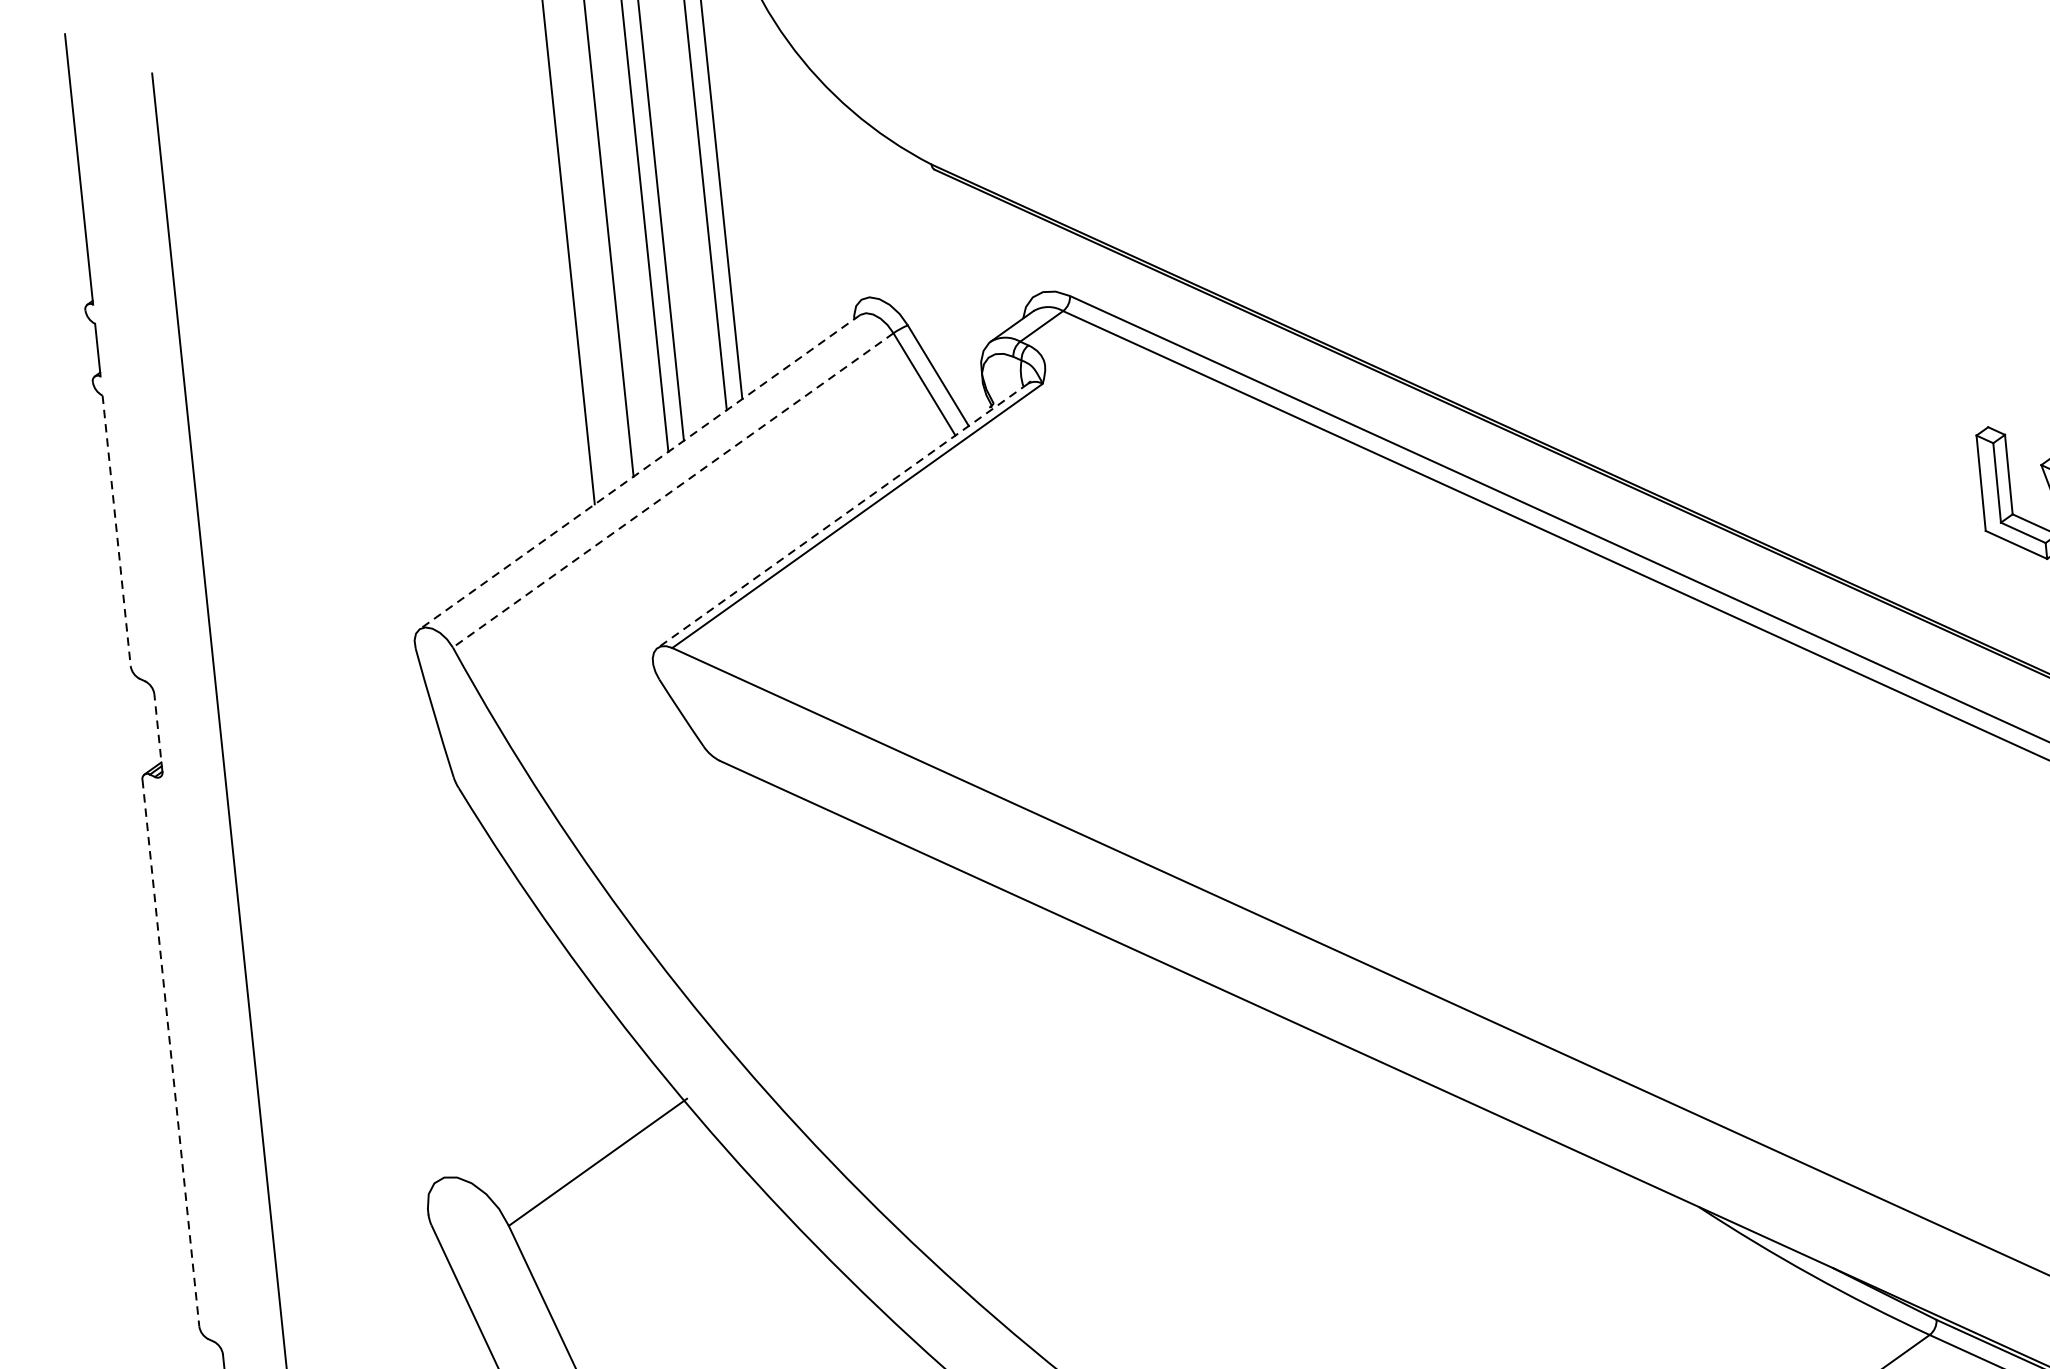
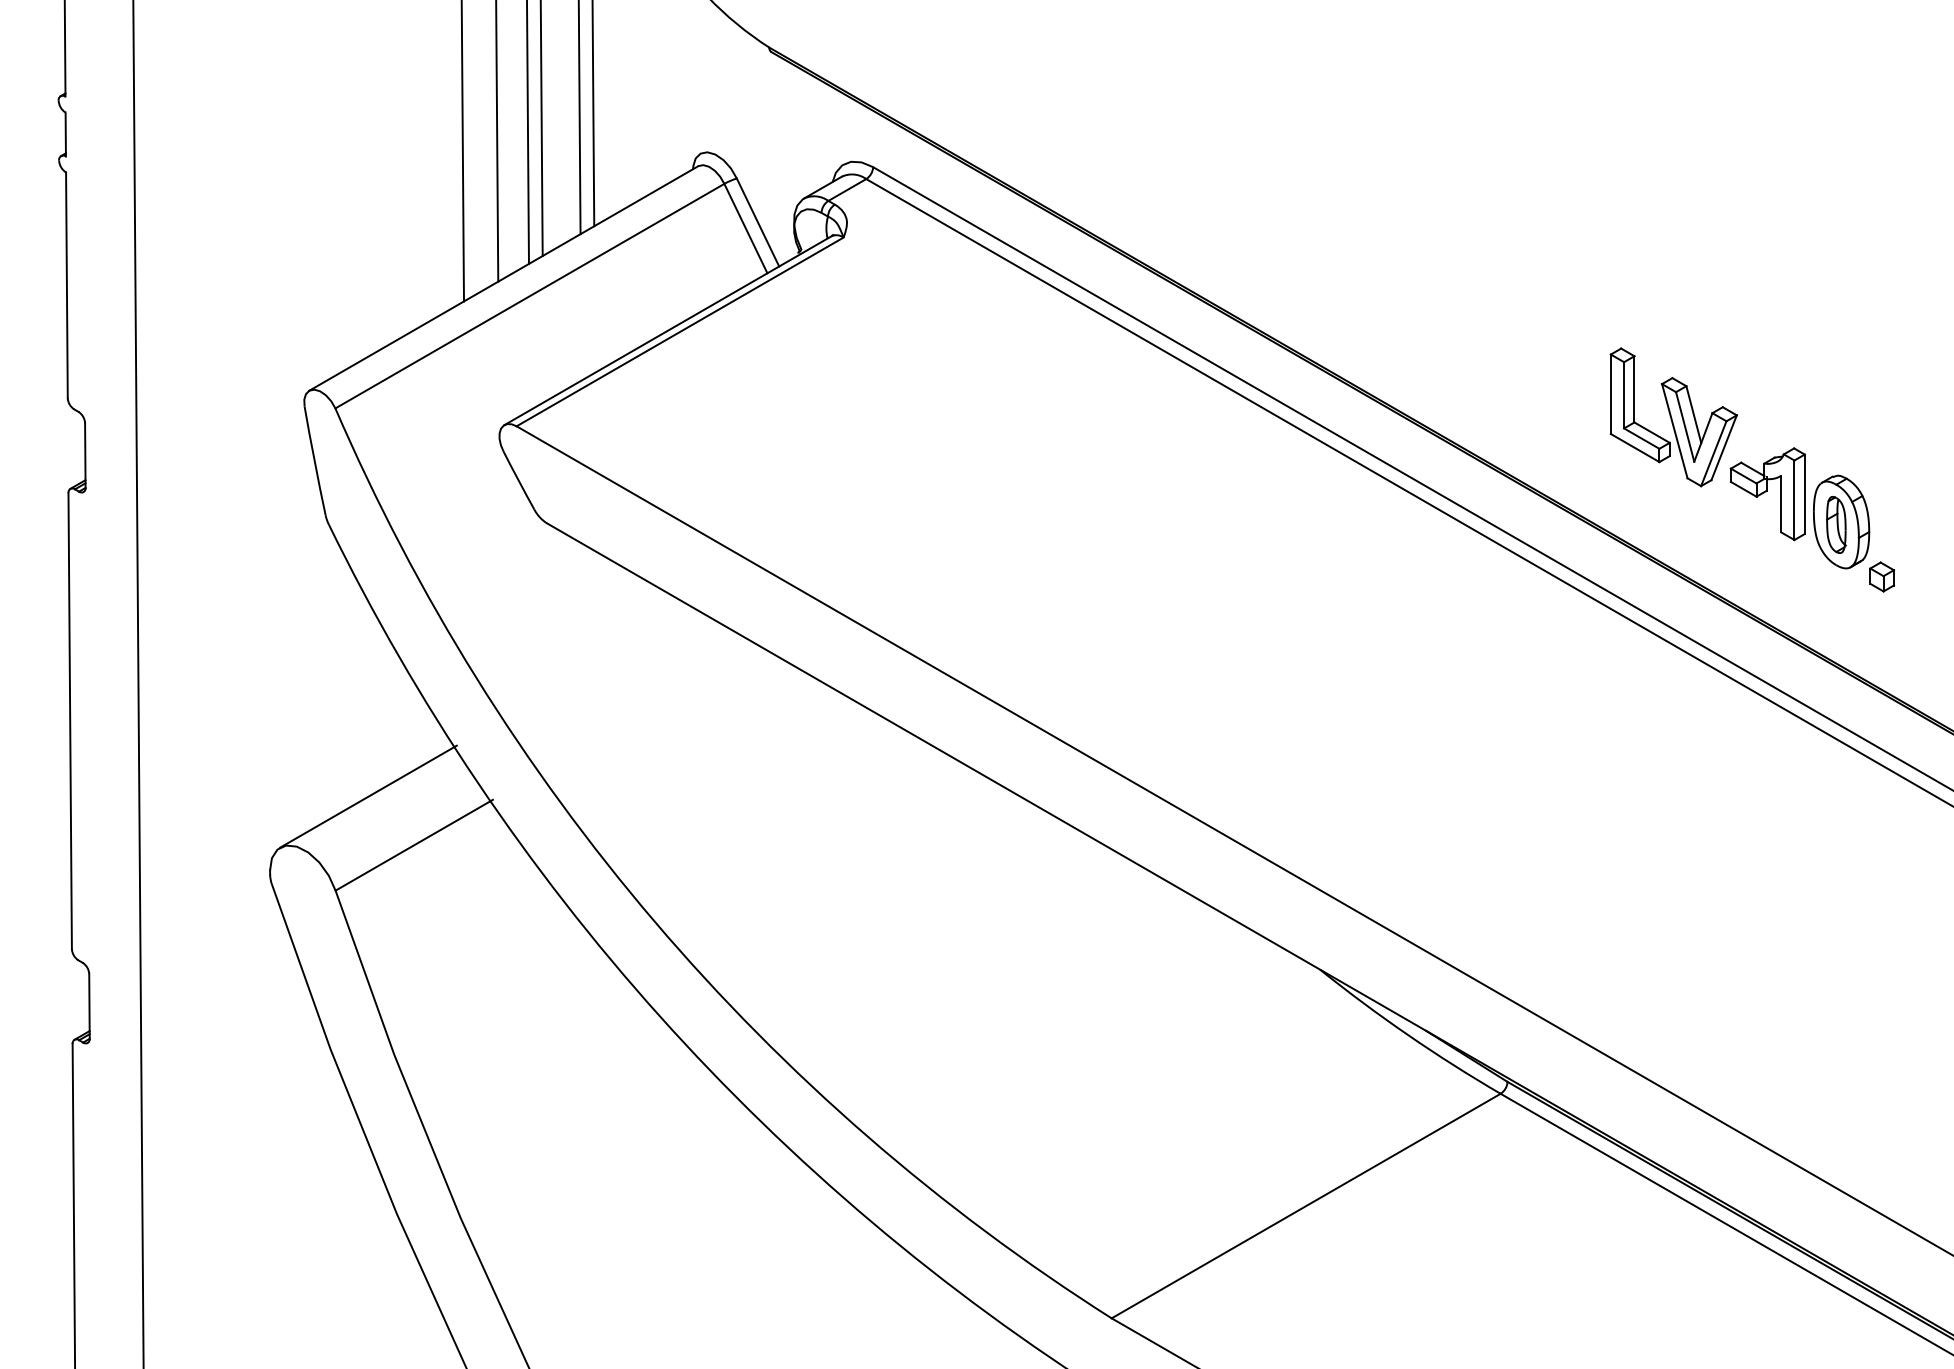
line: (639, 472) -> (503, 278), dashed -> solid
line: (672, 490) -> (529, 296), dashed -> solid
line: (842, 515) -> (667, 330), dashed -> solid
line: (116, 531) -> (66, 285), dashed -> solid
line: (158, 731) -> (85, 454), dashed -> solid
line: (171, 1053) -> (70, 721), dashed -> solid
line: (537, 1109) -> (368, 796), added

